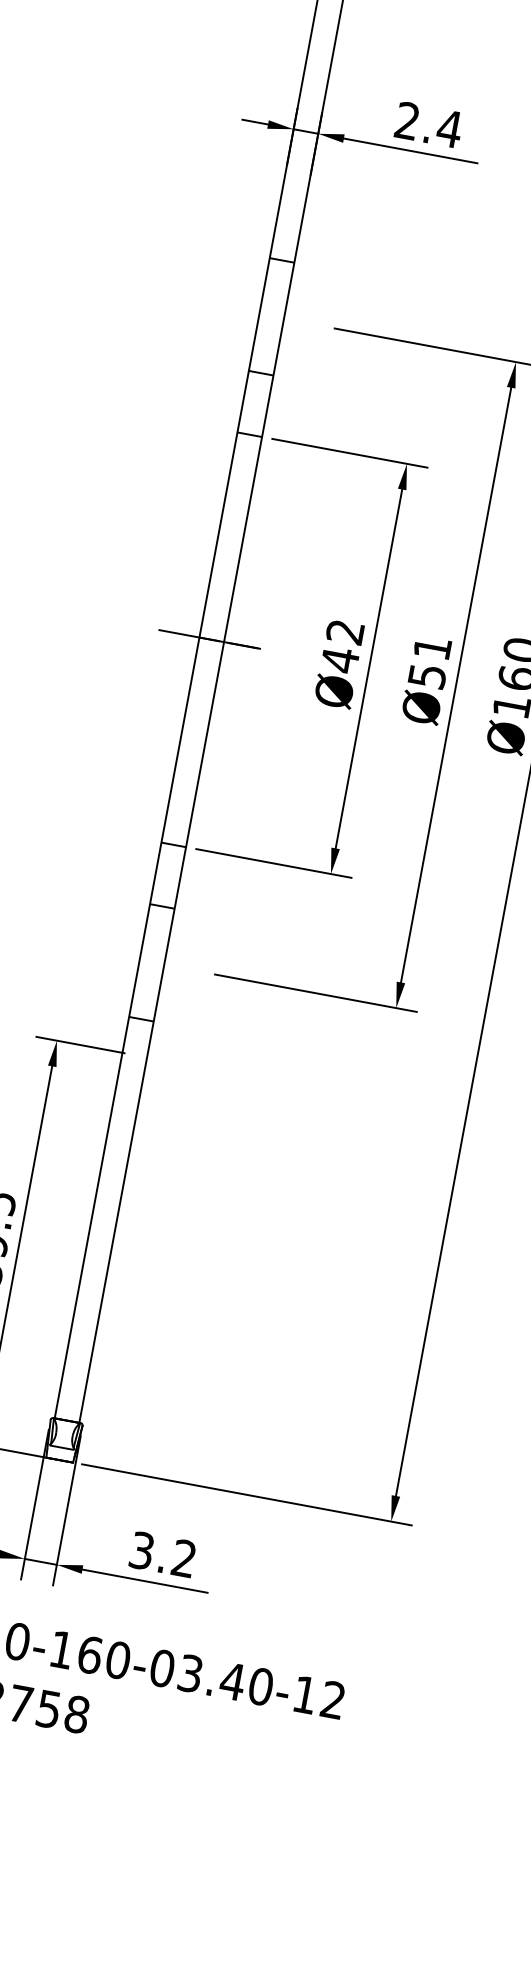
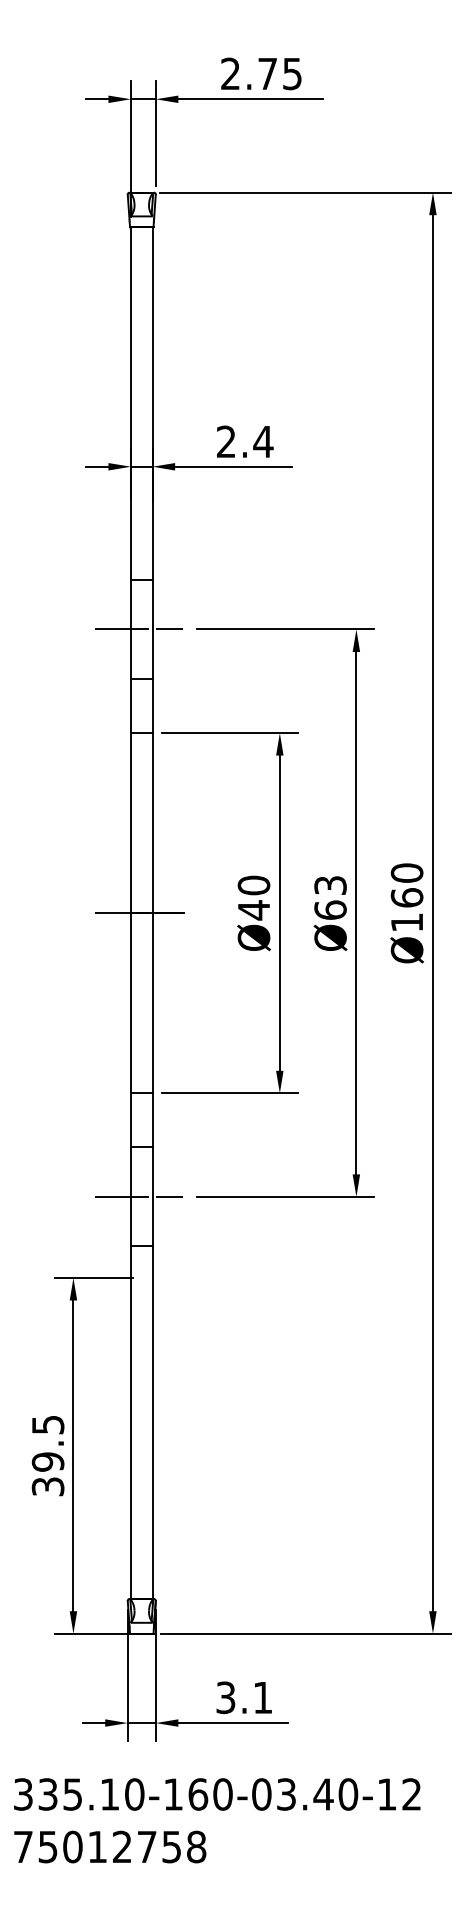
line: (271, 316) -> (141, 629), added
text: (344, 631) -> (253, 885), Ø42 -> Ø40
text: (429, 661) -> (330, 897), Ø51 -> Ø63
line: (151, 962) -> (141, 1196), added
text: (183, 1558) -> (262, 1697), 3.2 -> 3.1

